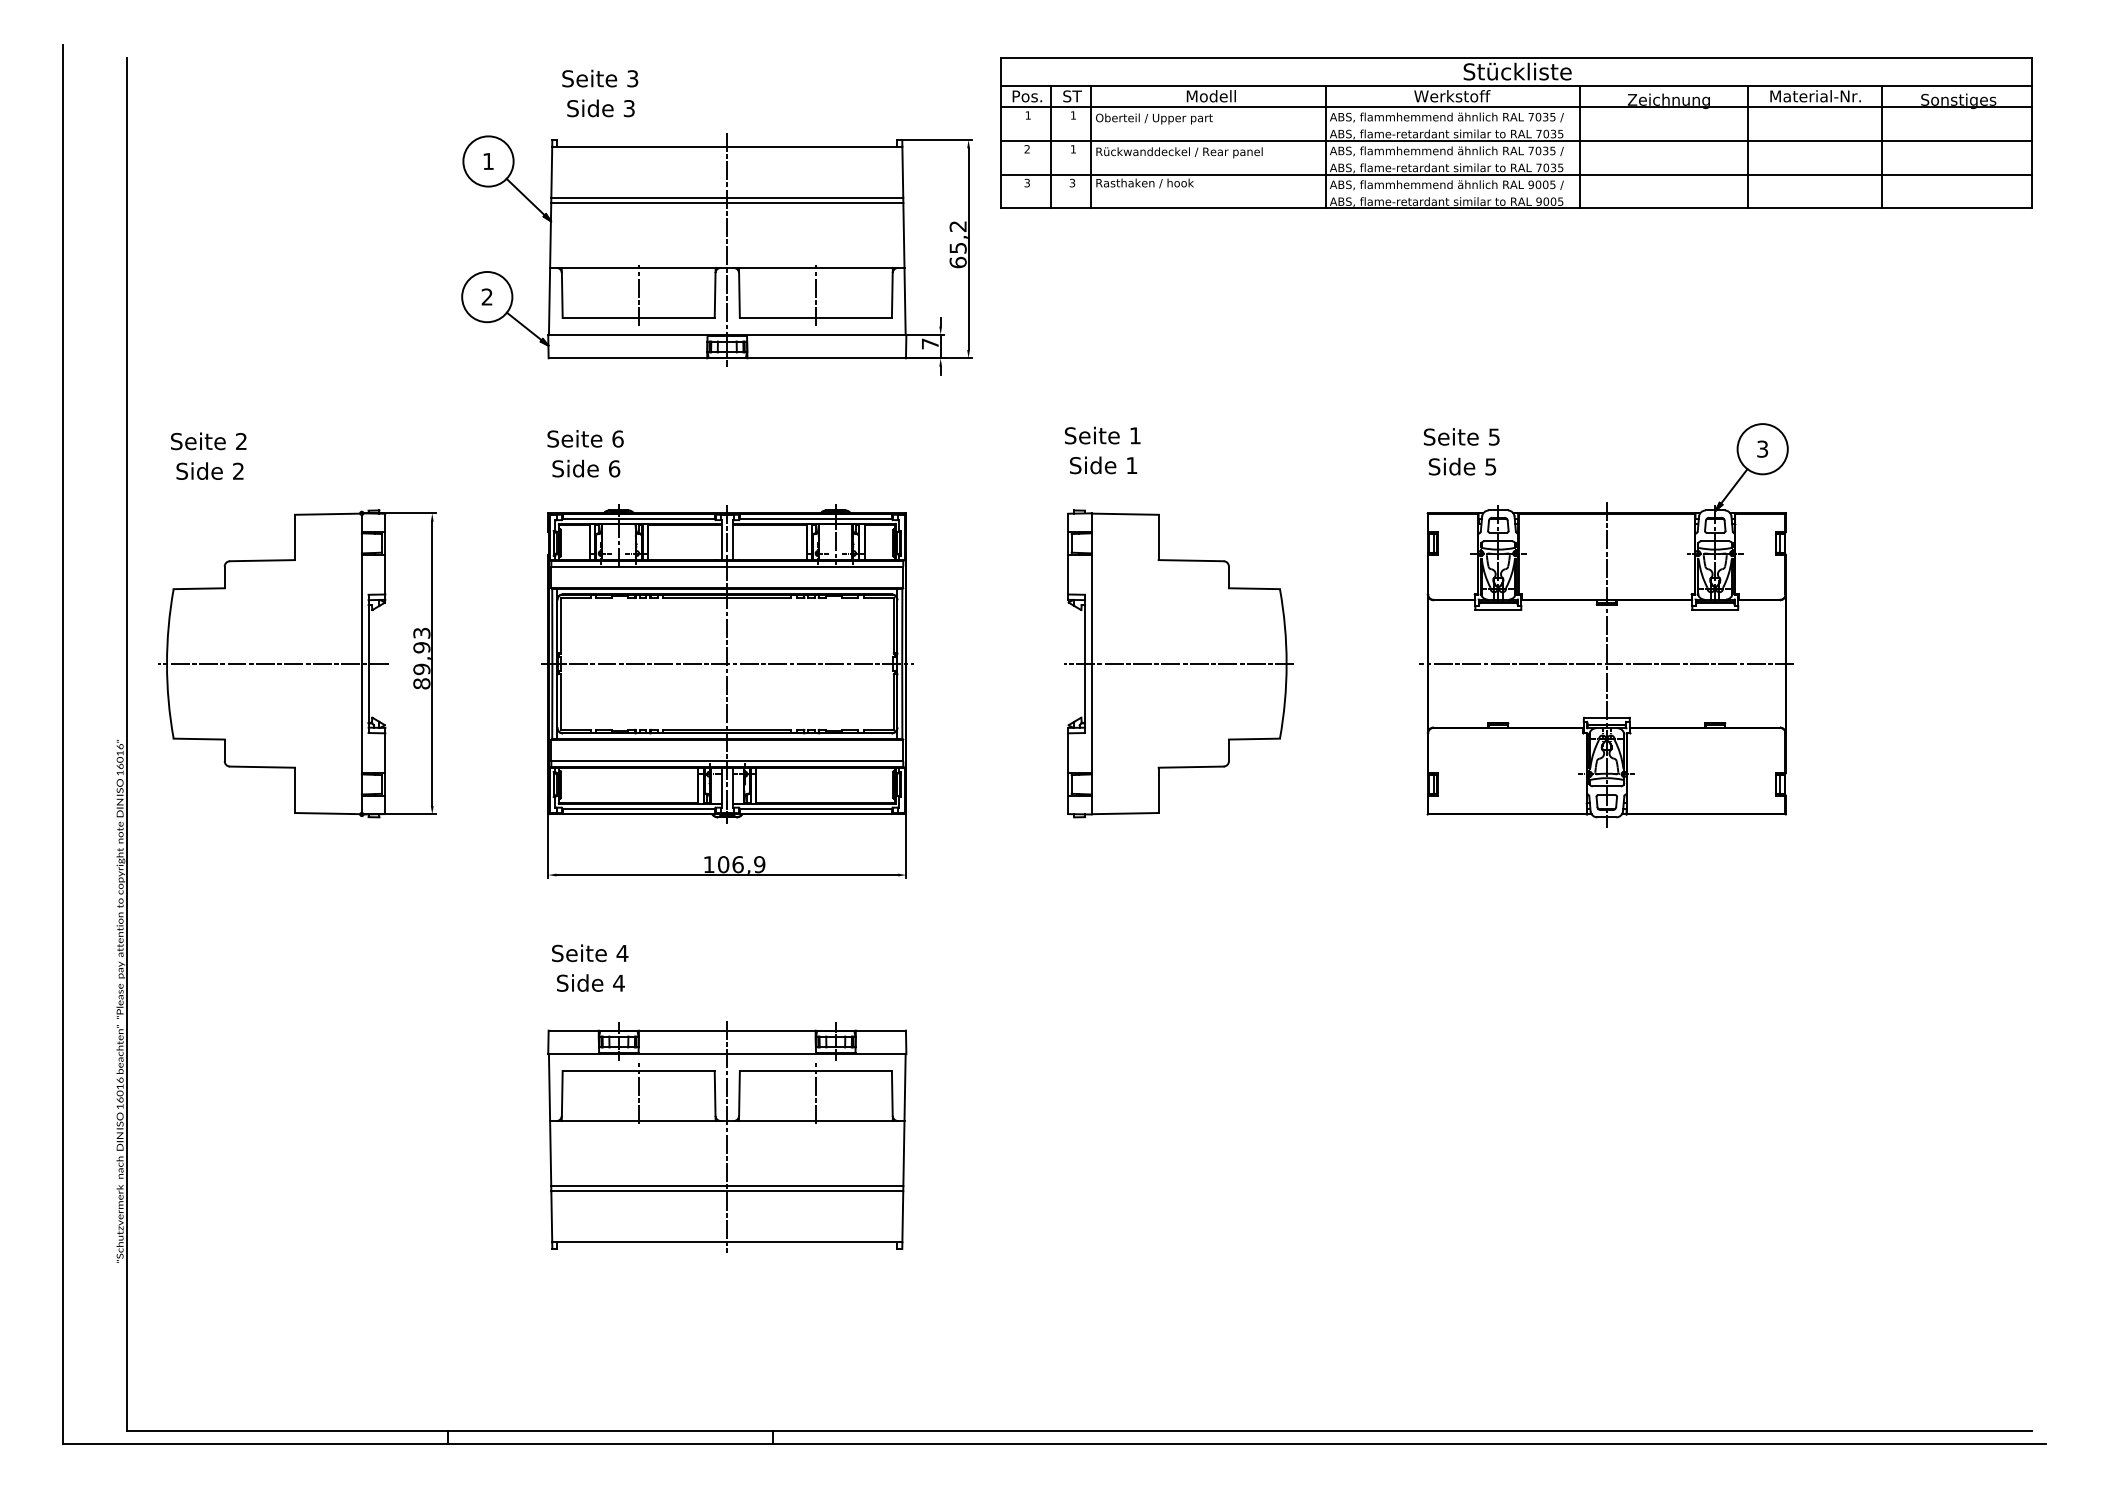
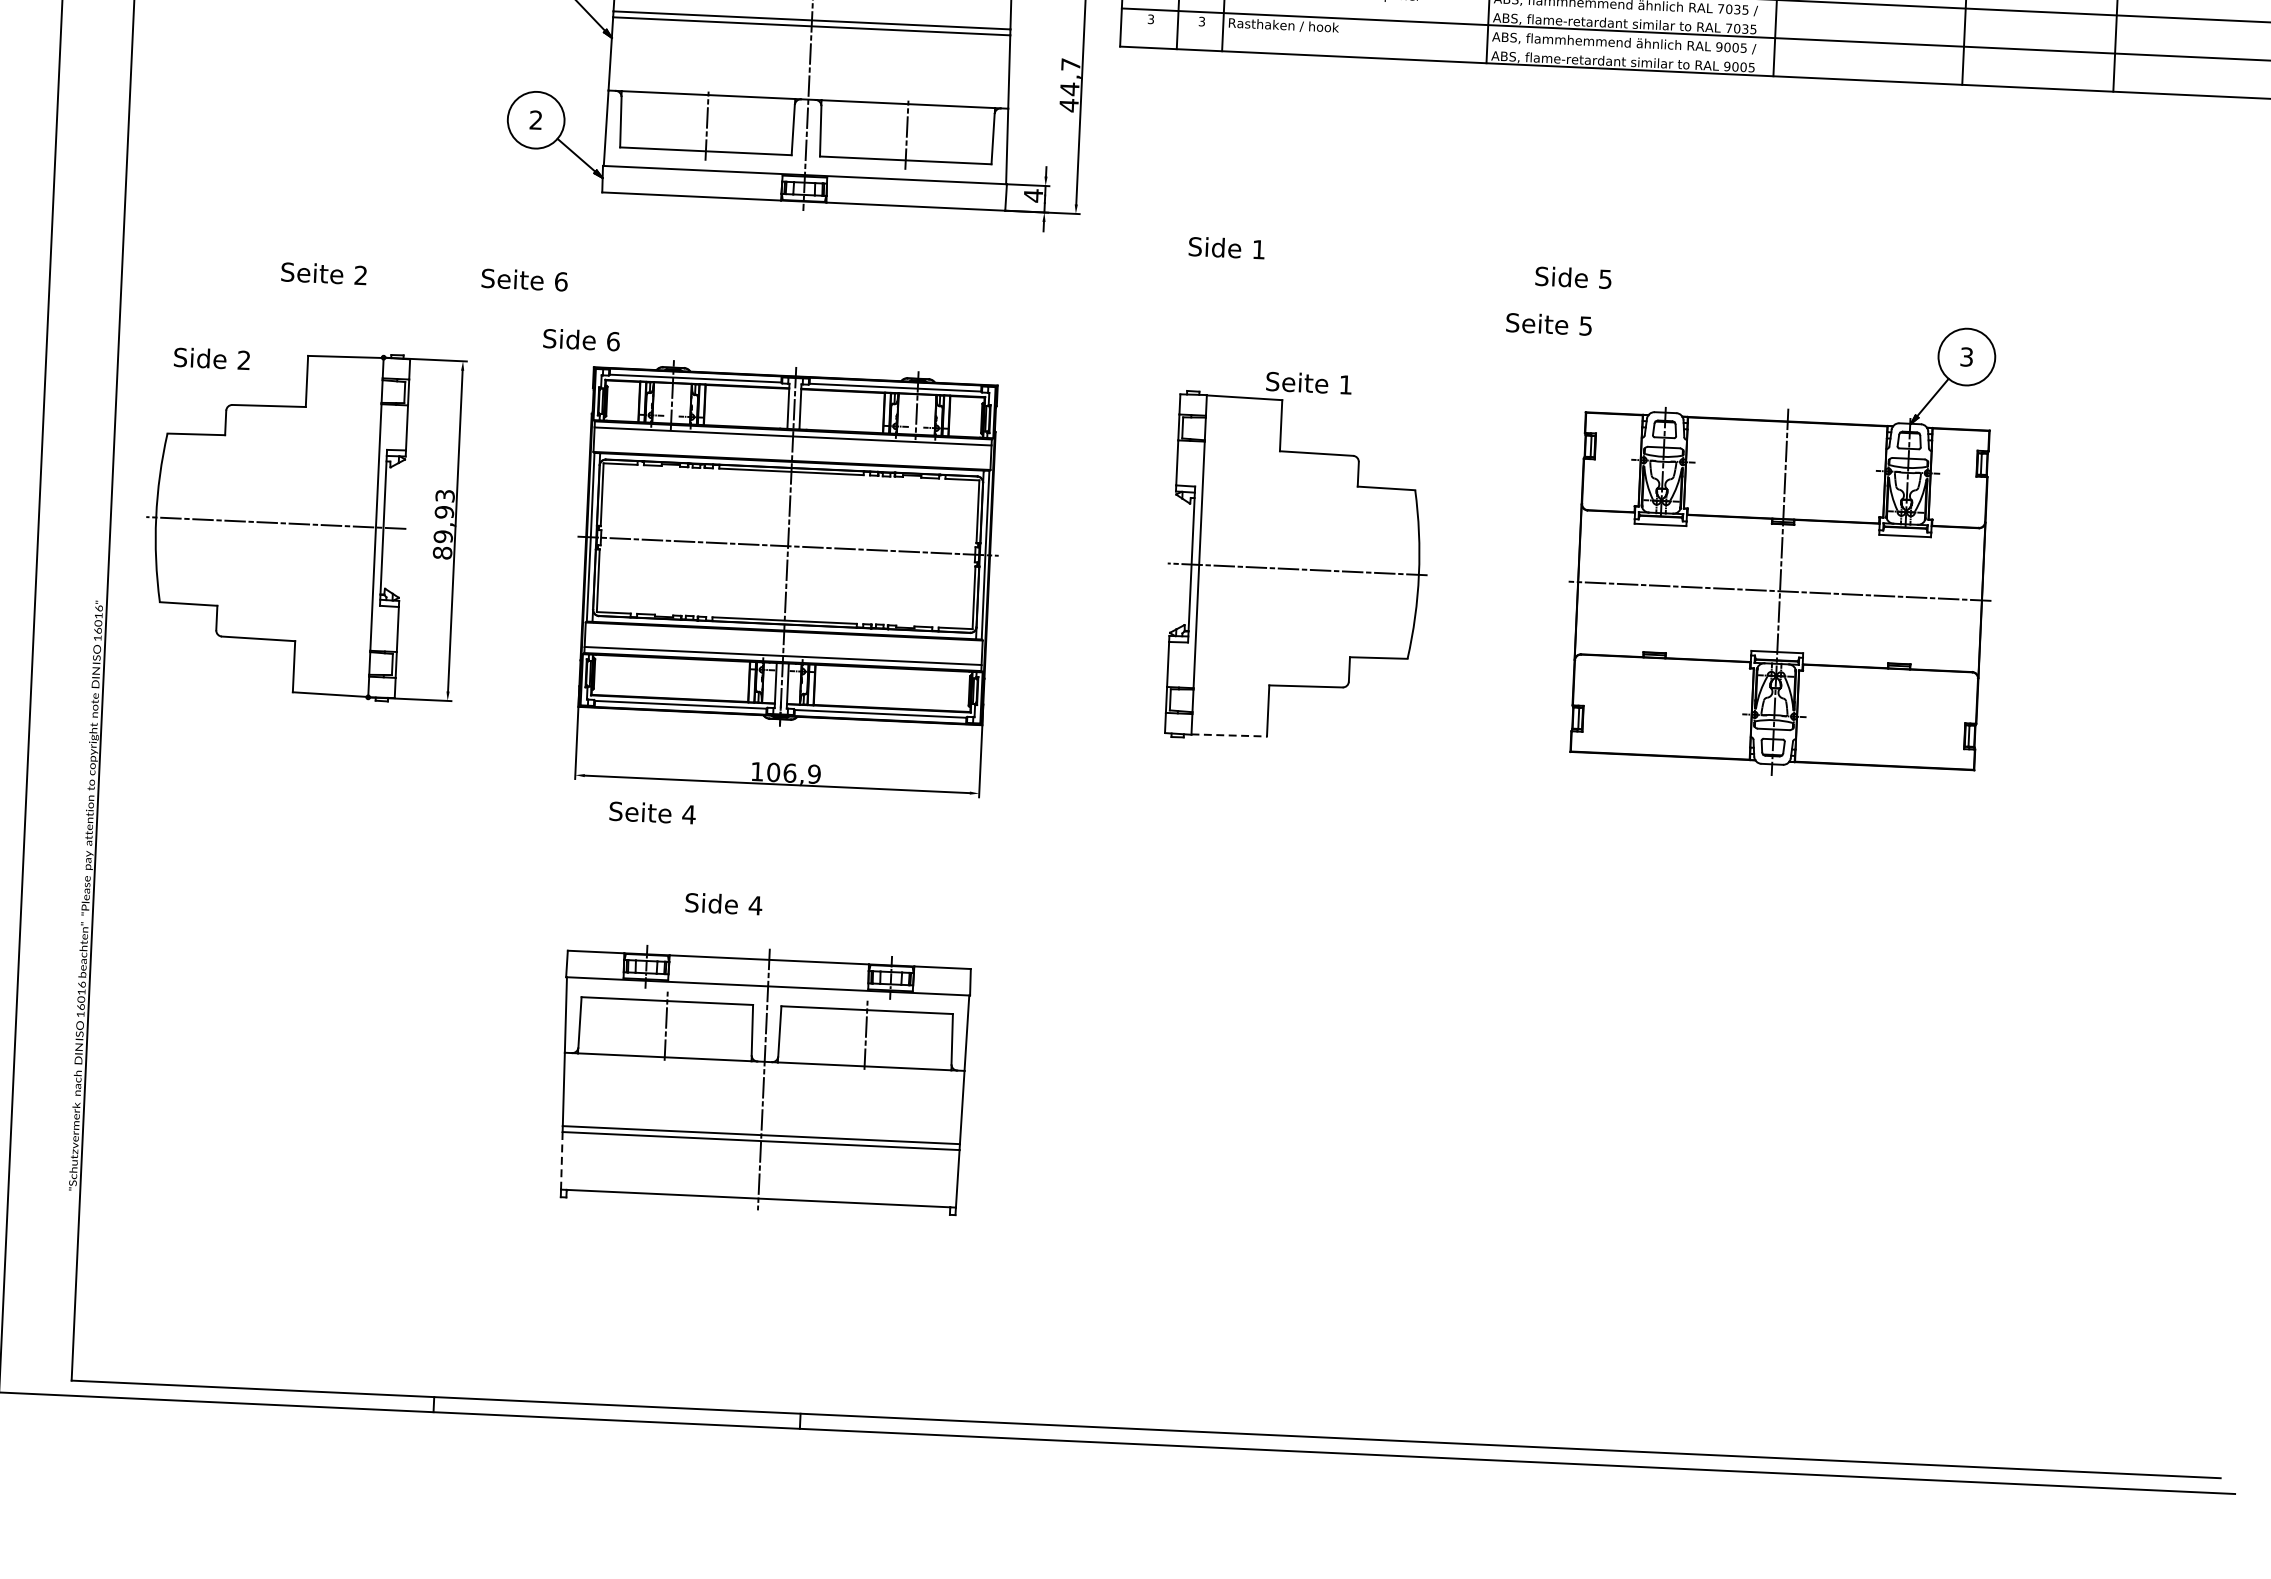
text: (957, 244) -> (1069, 84), 65,2 -> 44,7
text: (930, 343) -> (1033, 195), 7 -> 4
text: (1102, 435) -> (1308, 382), moved
text: (1461, 436) -> (1548, 323), moved
text: (585, 438) -> (524, 279), moved
text: (208, 441) -> (323, 273), moved
text: (1103, 465) -> (1226, 248), moved
text: (1462, 466) -> (1573, 277), moved
text: (586, 468) -> (581, 339), moved
text: (209, 470) -> (211, 357), moved
line: (1125, 813) -> (1229, 735), solid -> dashed
text: (590, 953) -> (653, 813), moved
text: (590, 982) -> (723, 903), moved
line: (551, 1216) -> (561, 1160), solid -> dashed

